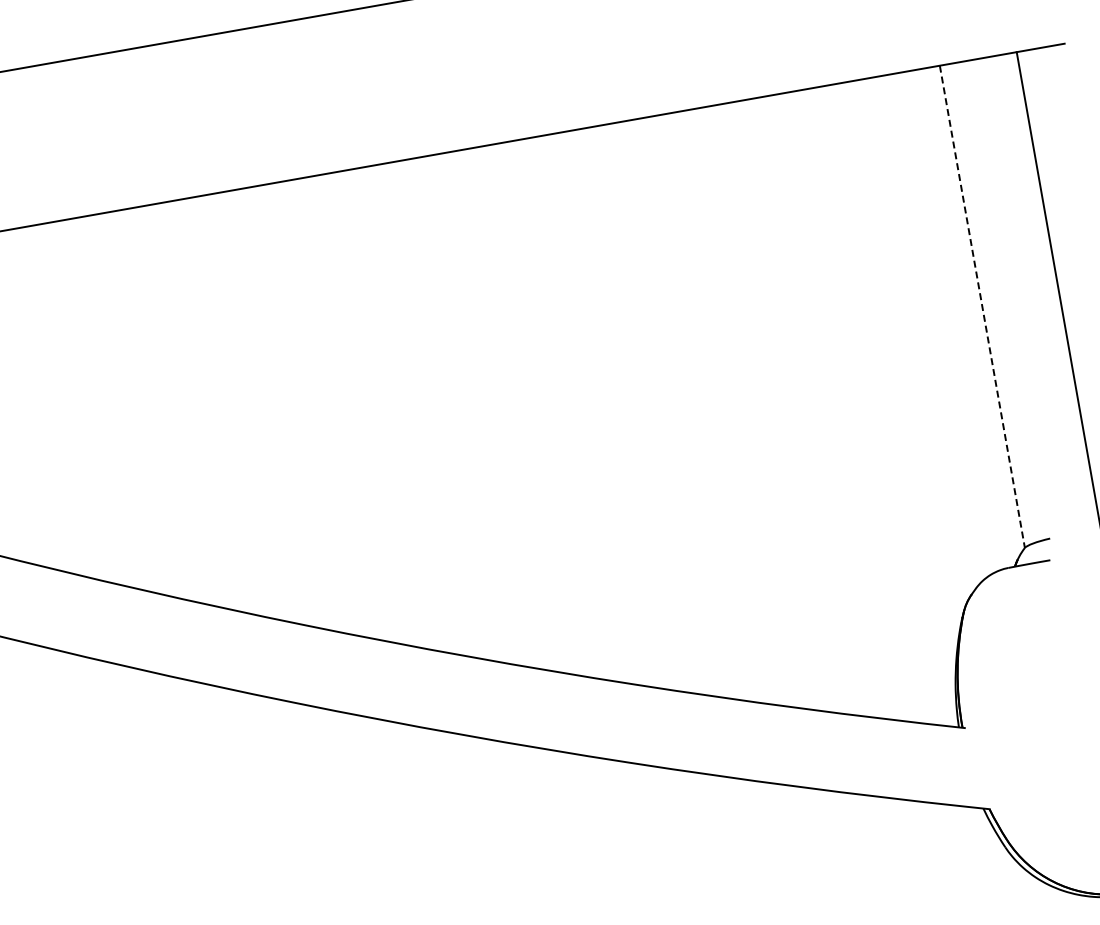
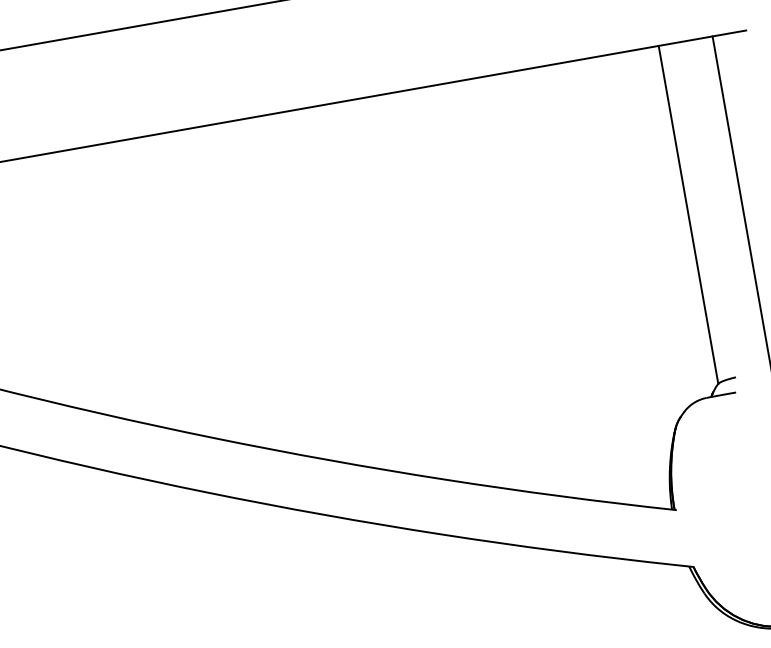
line: (982, 306) -> (688, 214), dashed -> solid

